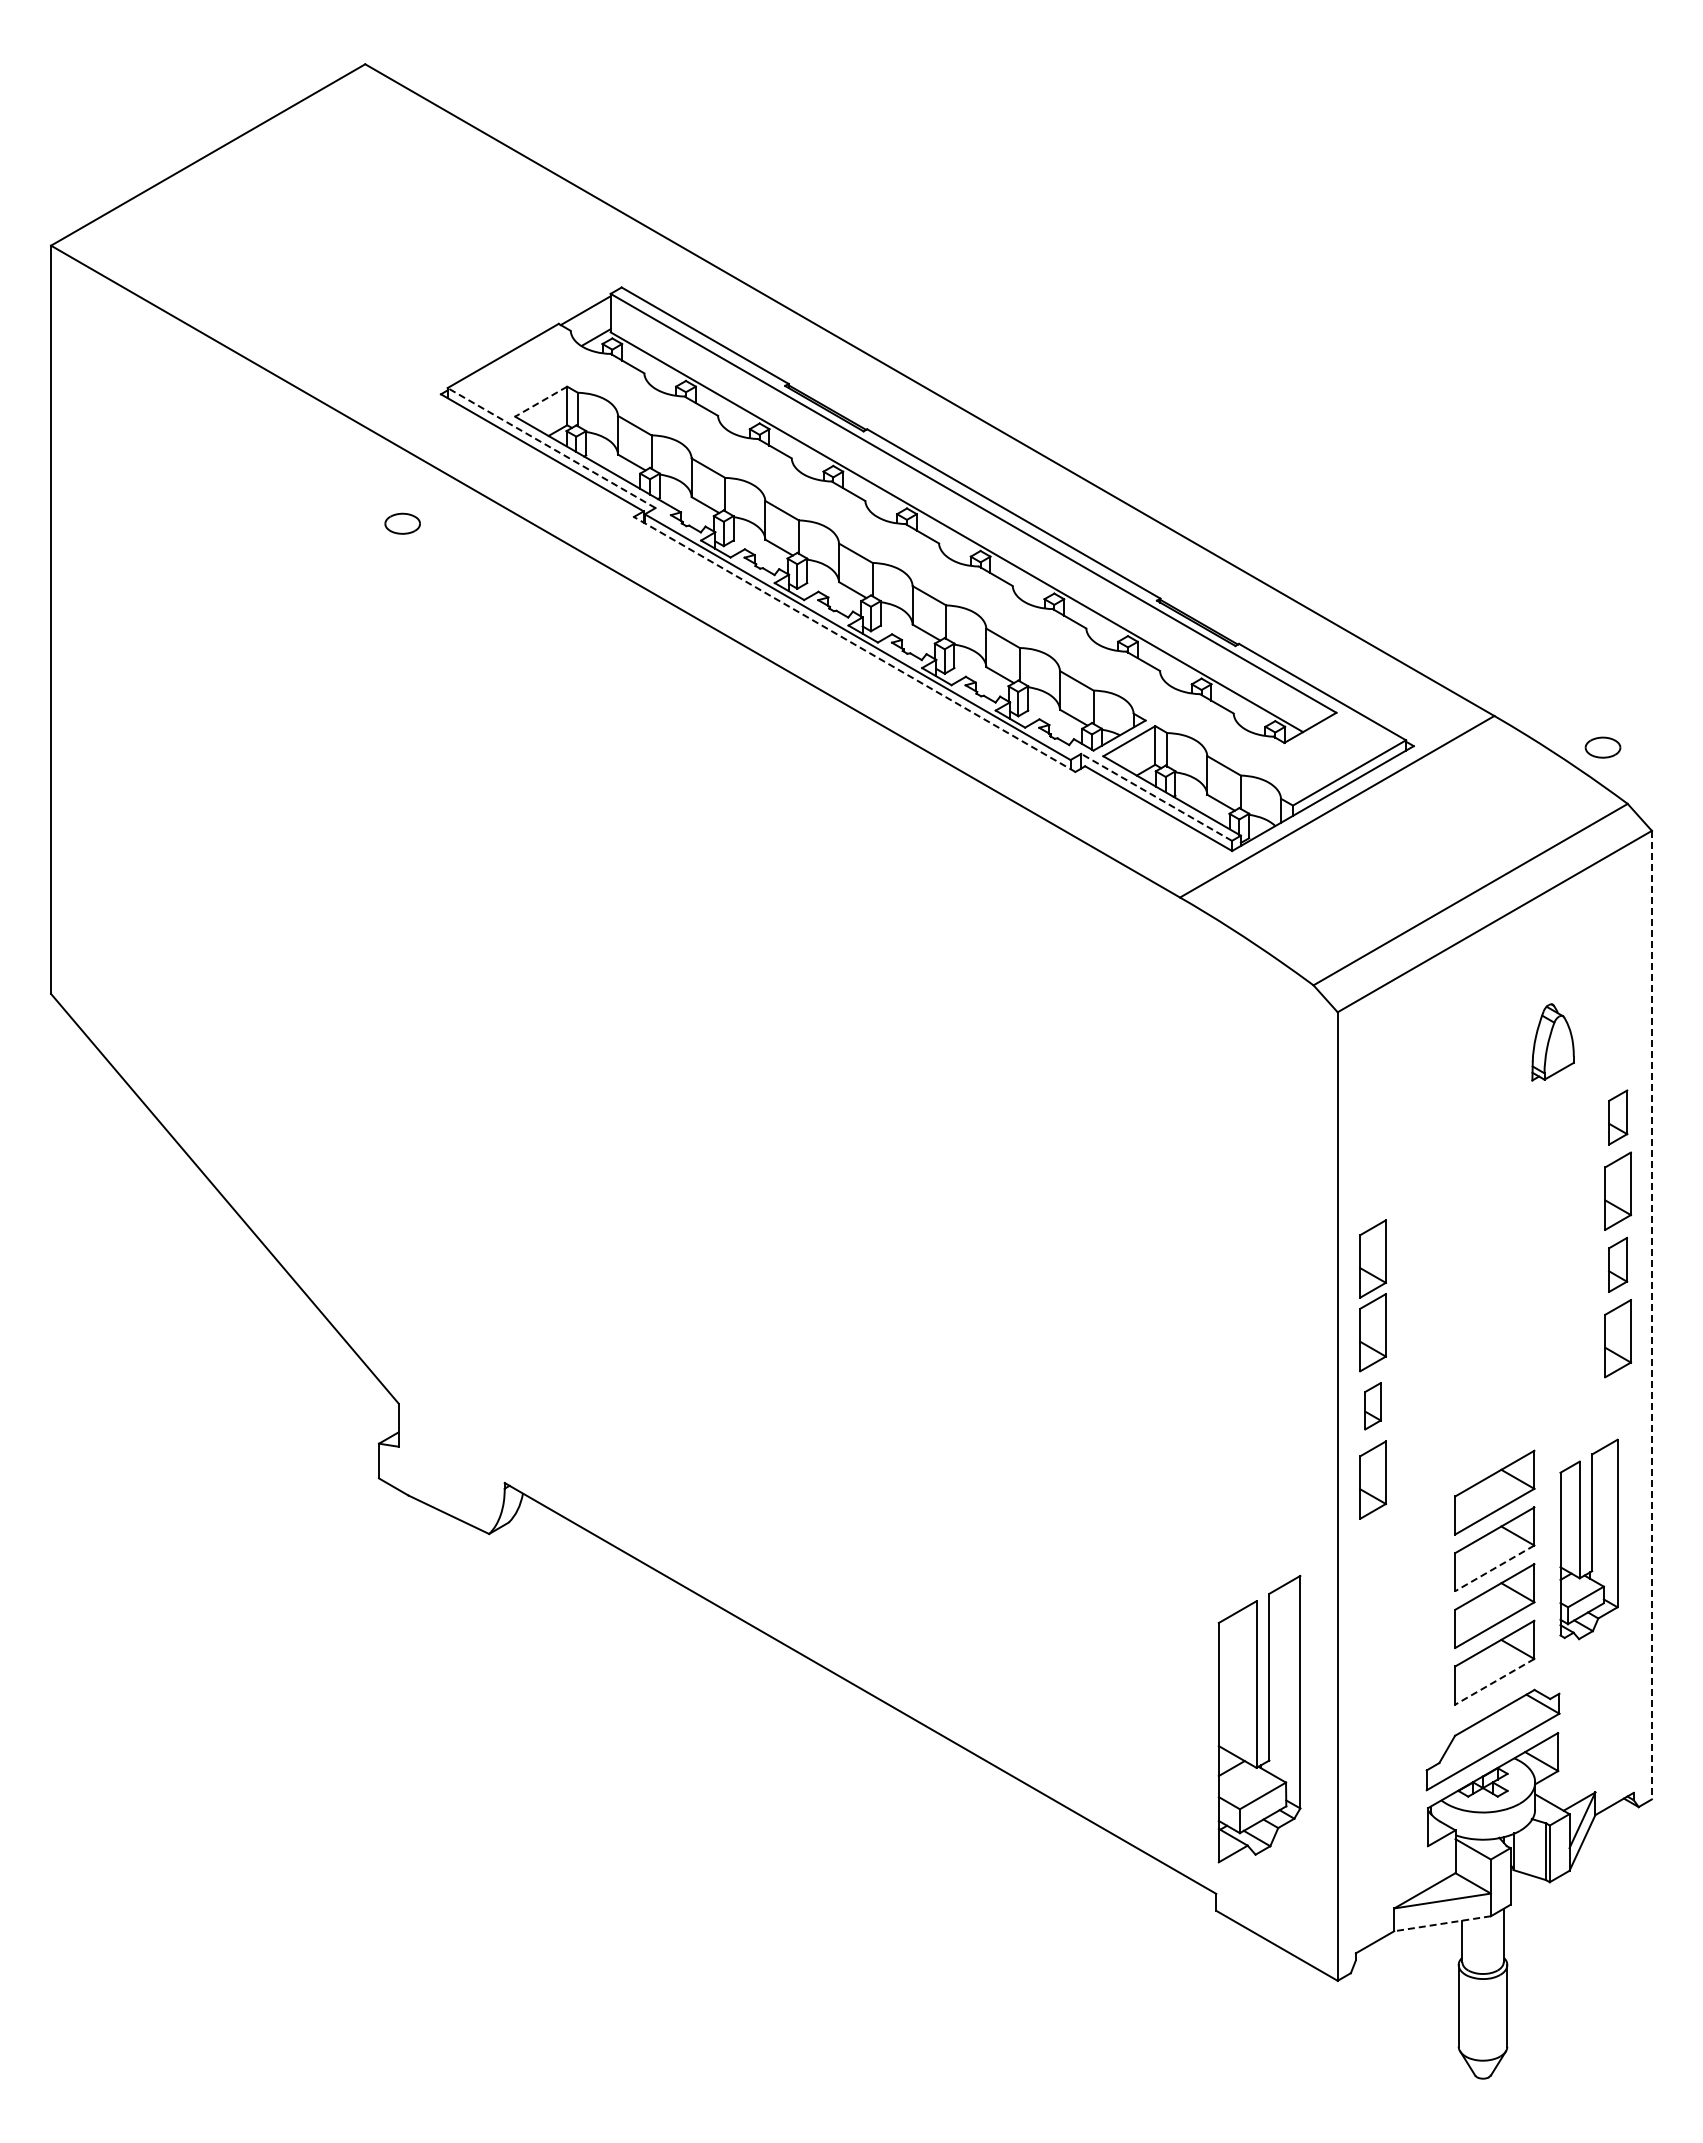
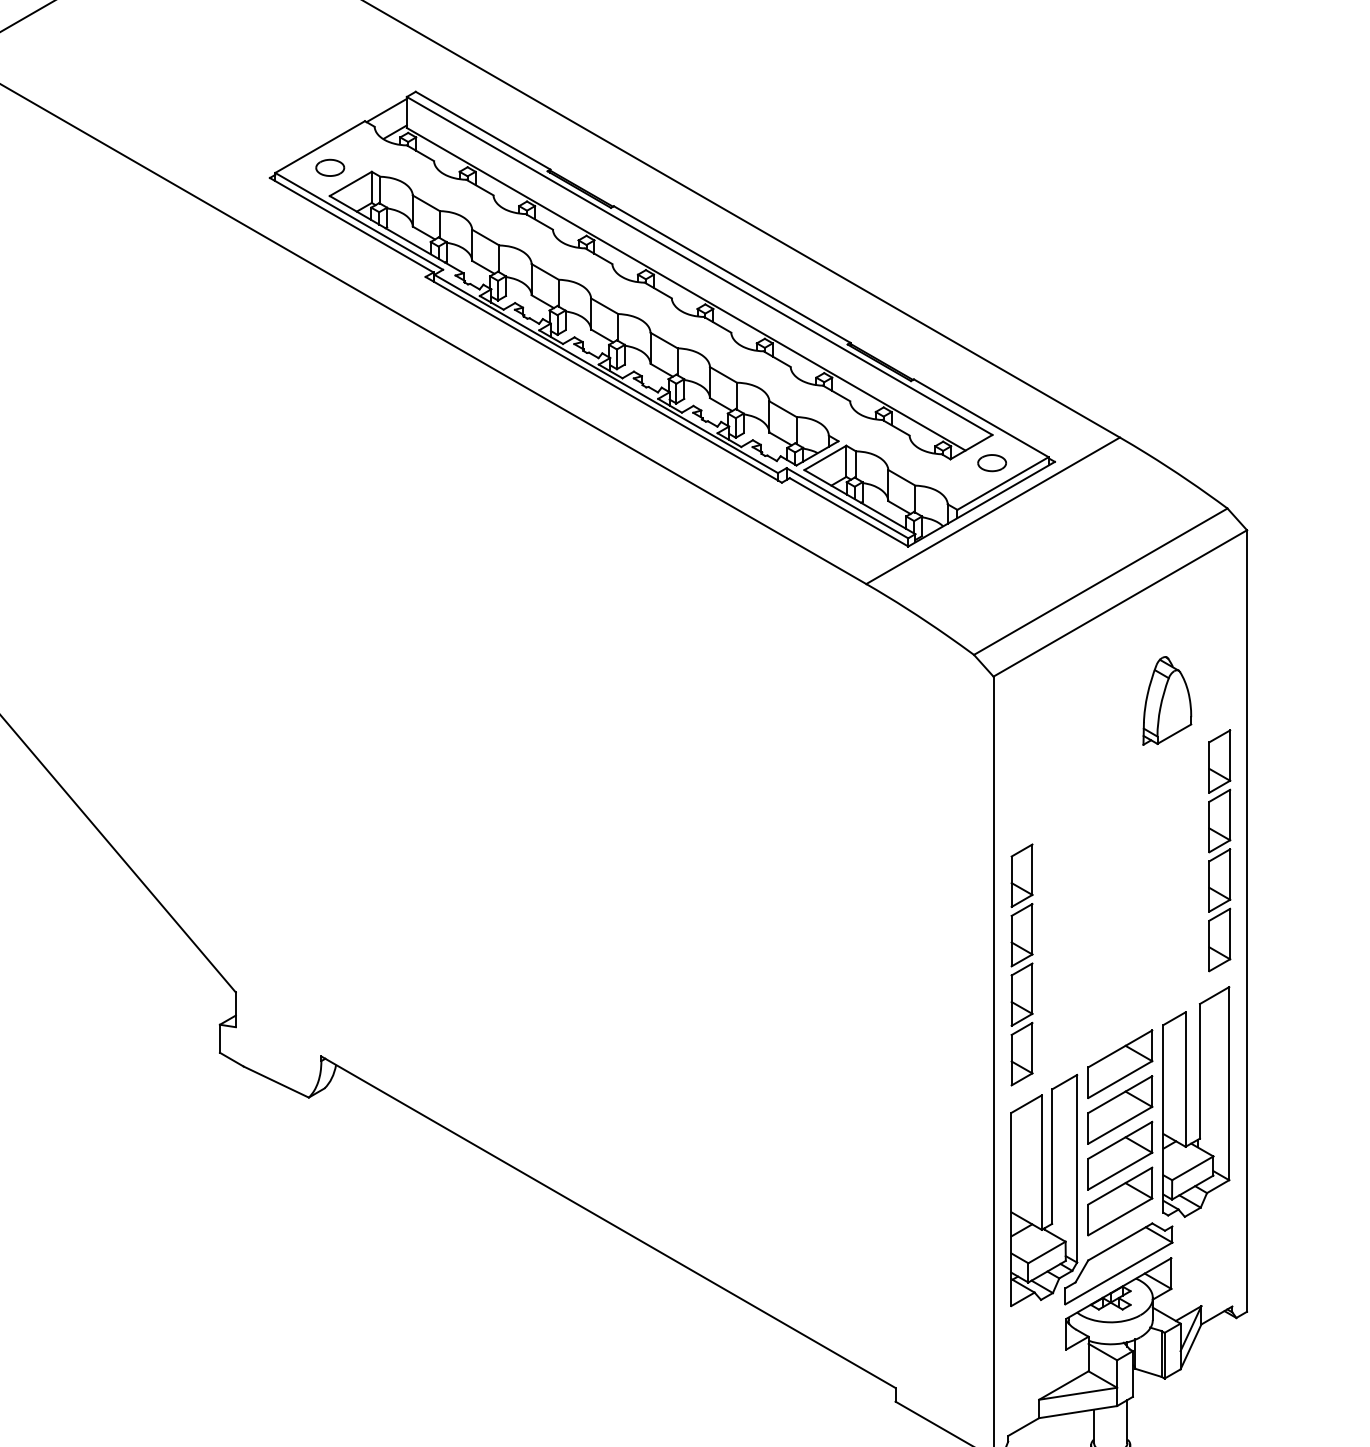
line: (540, 401) -> (350, 183), dashed -> solid
line: (551, 447) -> (359, 220), dashed -> solid
part: (402, 523) -> (330, 167), moved
line: (854, 644) -> (603, 379), dashed -> solid
part: (1602, 747) -> (991, 462), moved
line: (1156, 797) -> (847, 503), dashed -> solid
part: (1552, 1042) -> (1166, 701), size x1.43
part: (1618, 1117) -> (1220, 761), size x1.43
part: (1617, 1264) -> (1219, 880), size x1.43
line: (1651, 1315) -> (1246, 921), dashed -> solid
part: (1372, 1405) -> (1021, 993), size x1.67
part: (1588, 1539) -> (1195, 1102), size x1.43
line: (1494, 1568) -> (1120, 1125), dashed -> solid
line: (1494, 1681) -> (1120, 1216), dashed -> solid
part: (1259, 1718) -> (1044, 1190), moved
line: (1442, 1923) -> (1078, 1411), dashed -> solid

